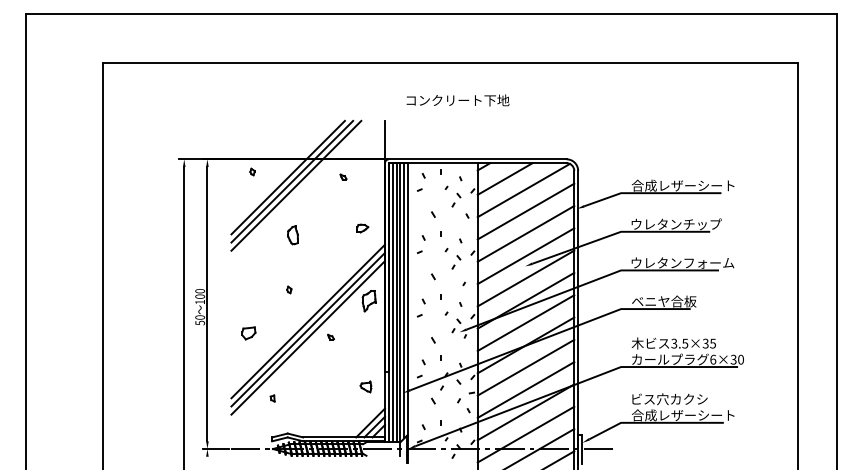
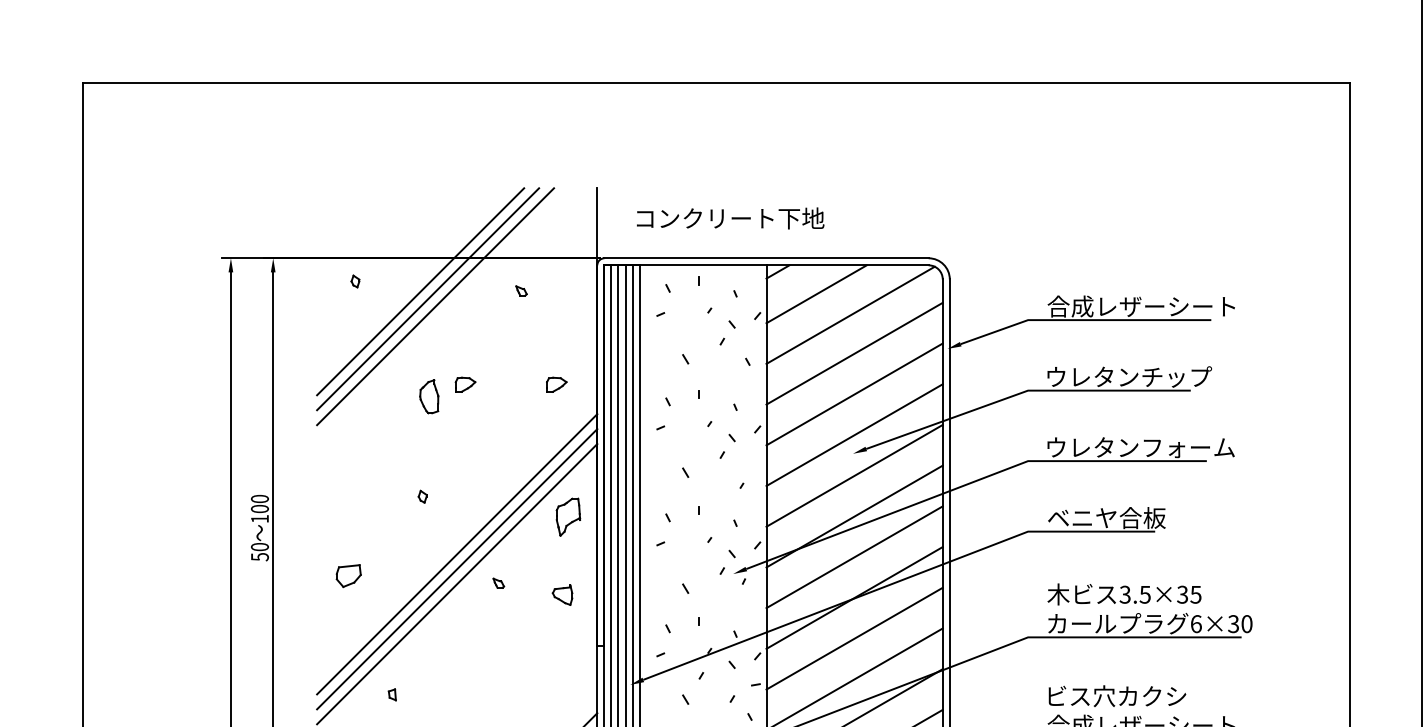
text: (457, 100) -> (729, 218), moved
part: (312, 228) -> (464, 384), added
part: (365, 386) -> (561, 594), moved

